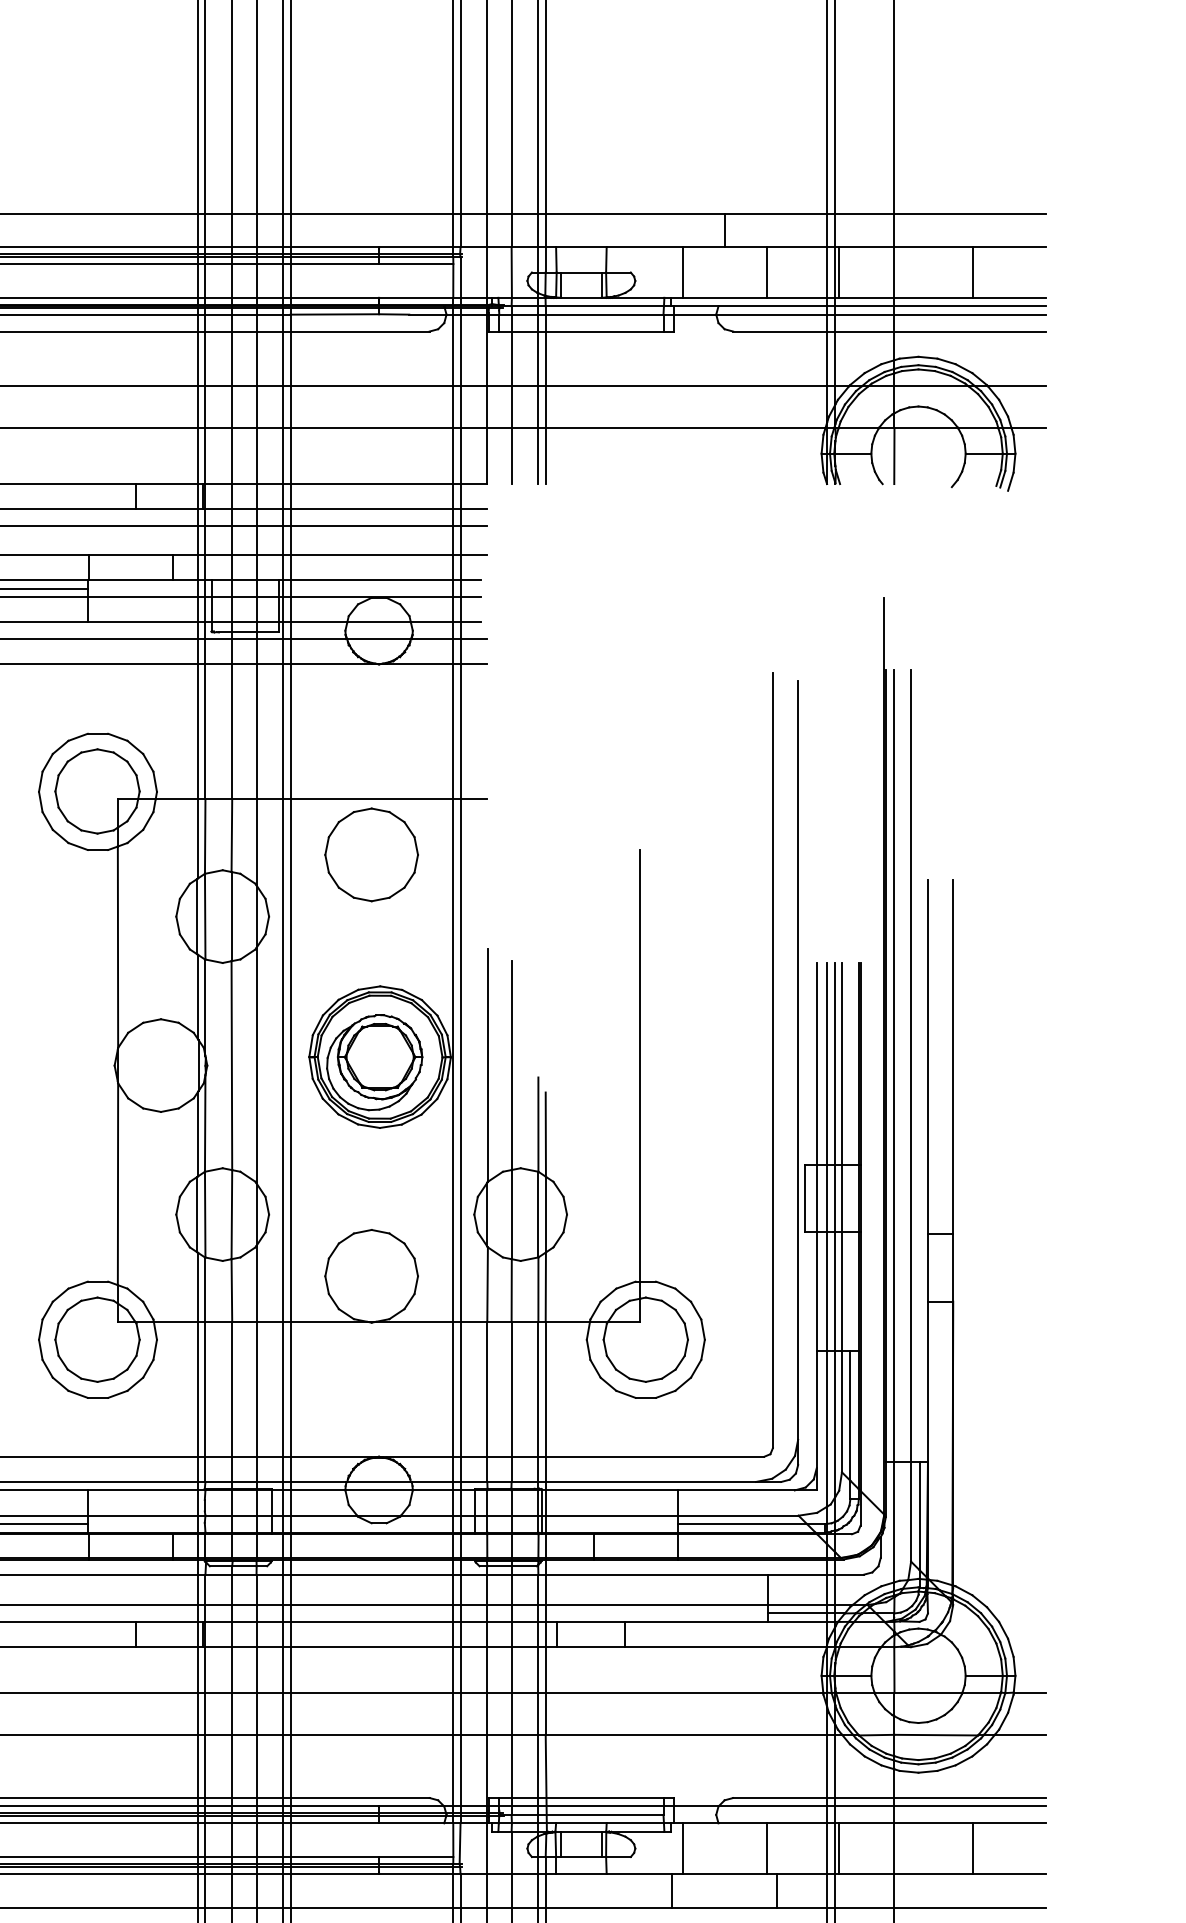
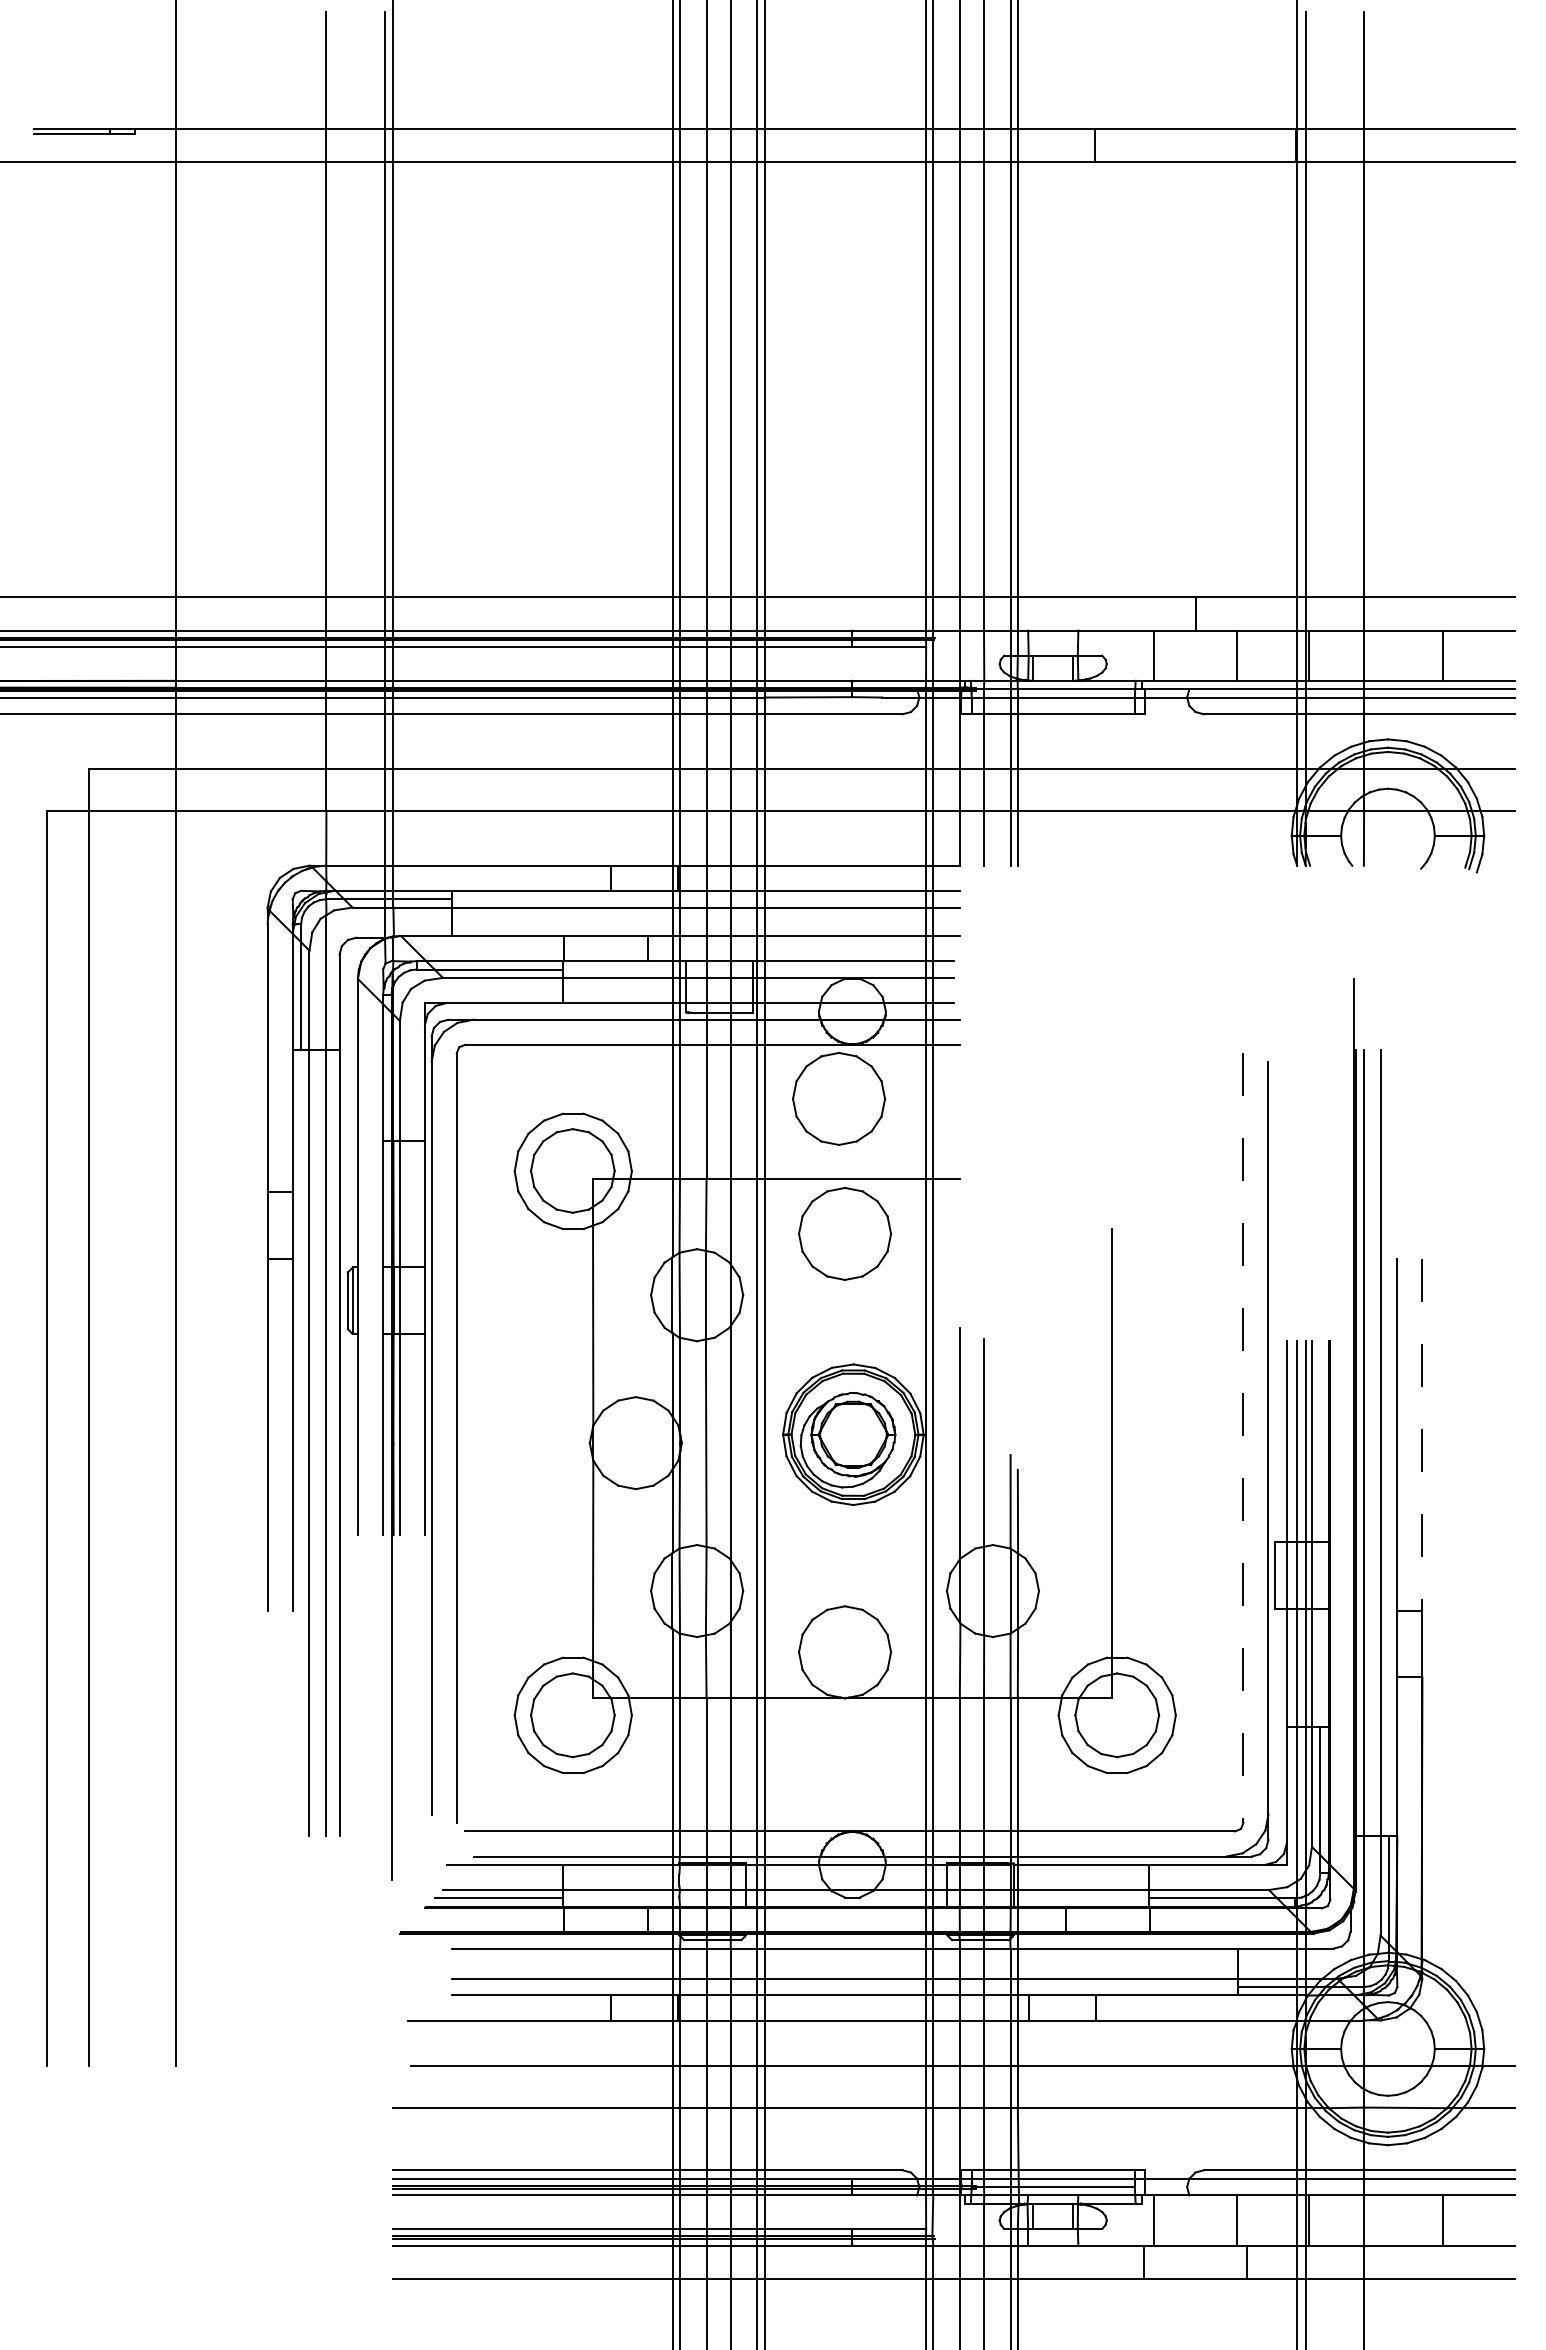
part: (365, 718) -> (838, 1098), added
line: (953, 1056) -> (1422, 1434), solid -> dashed
line: (773, 1060) -> (1243, 1438), solid -> dashed

